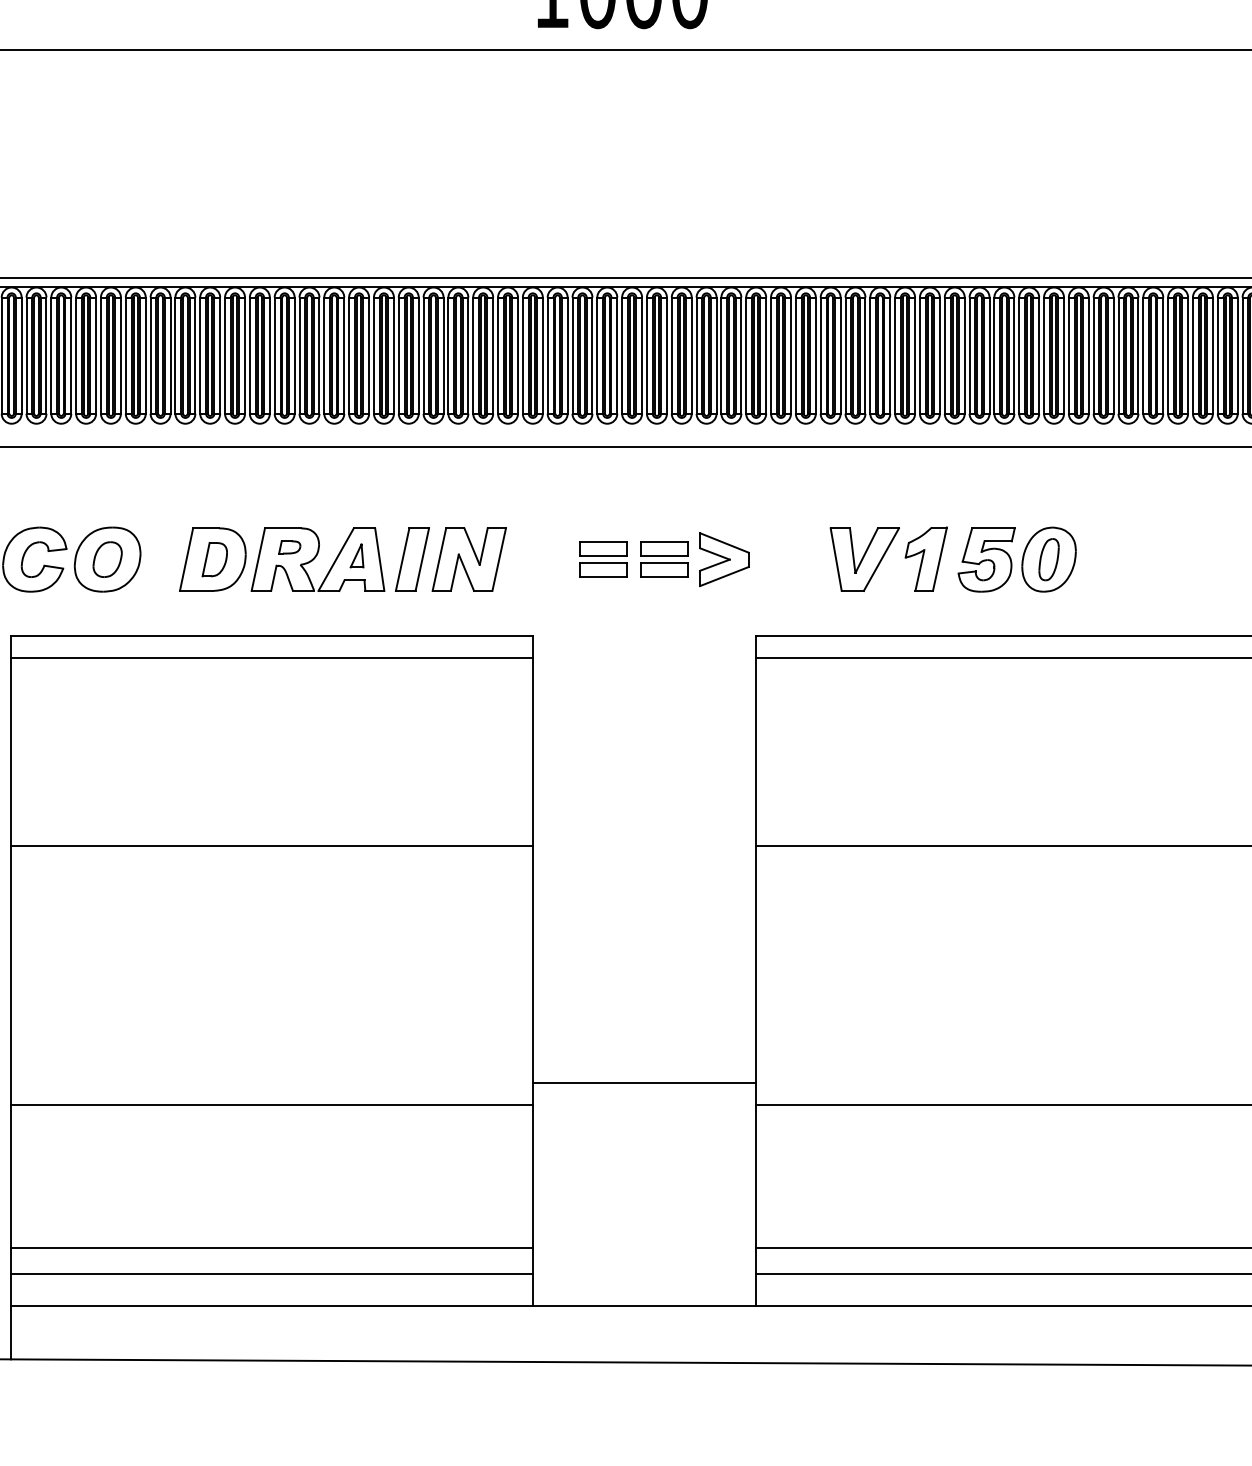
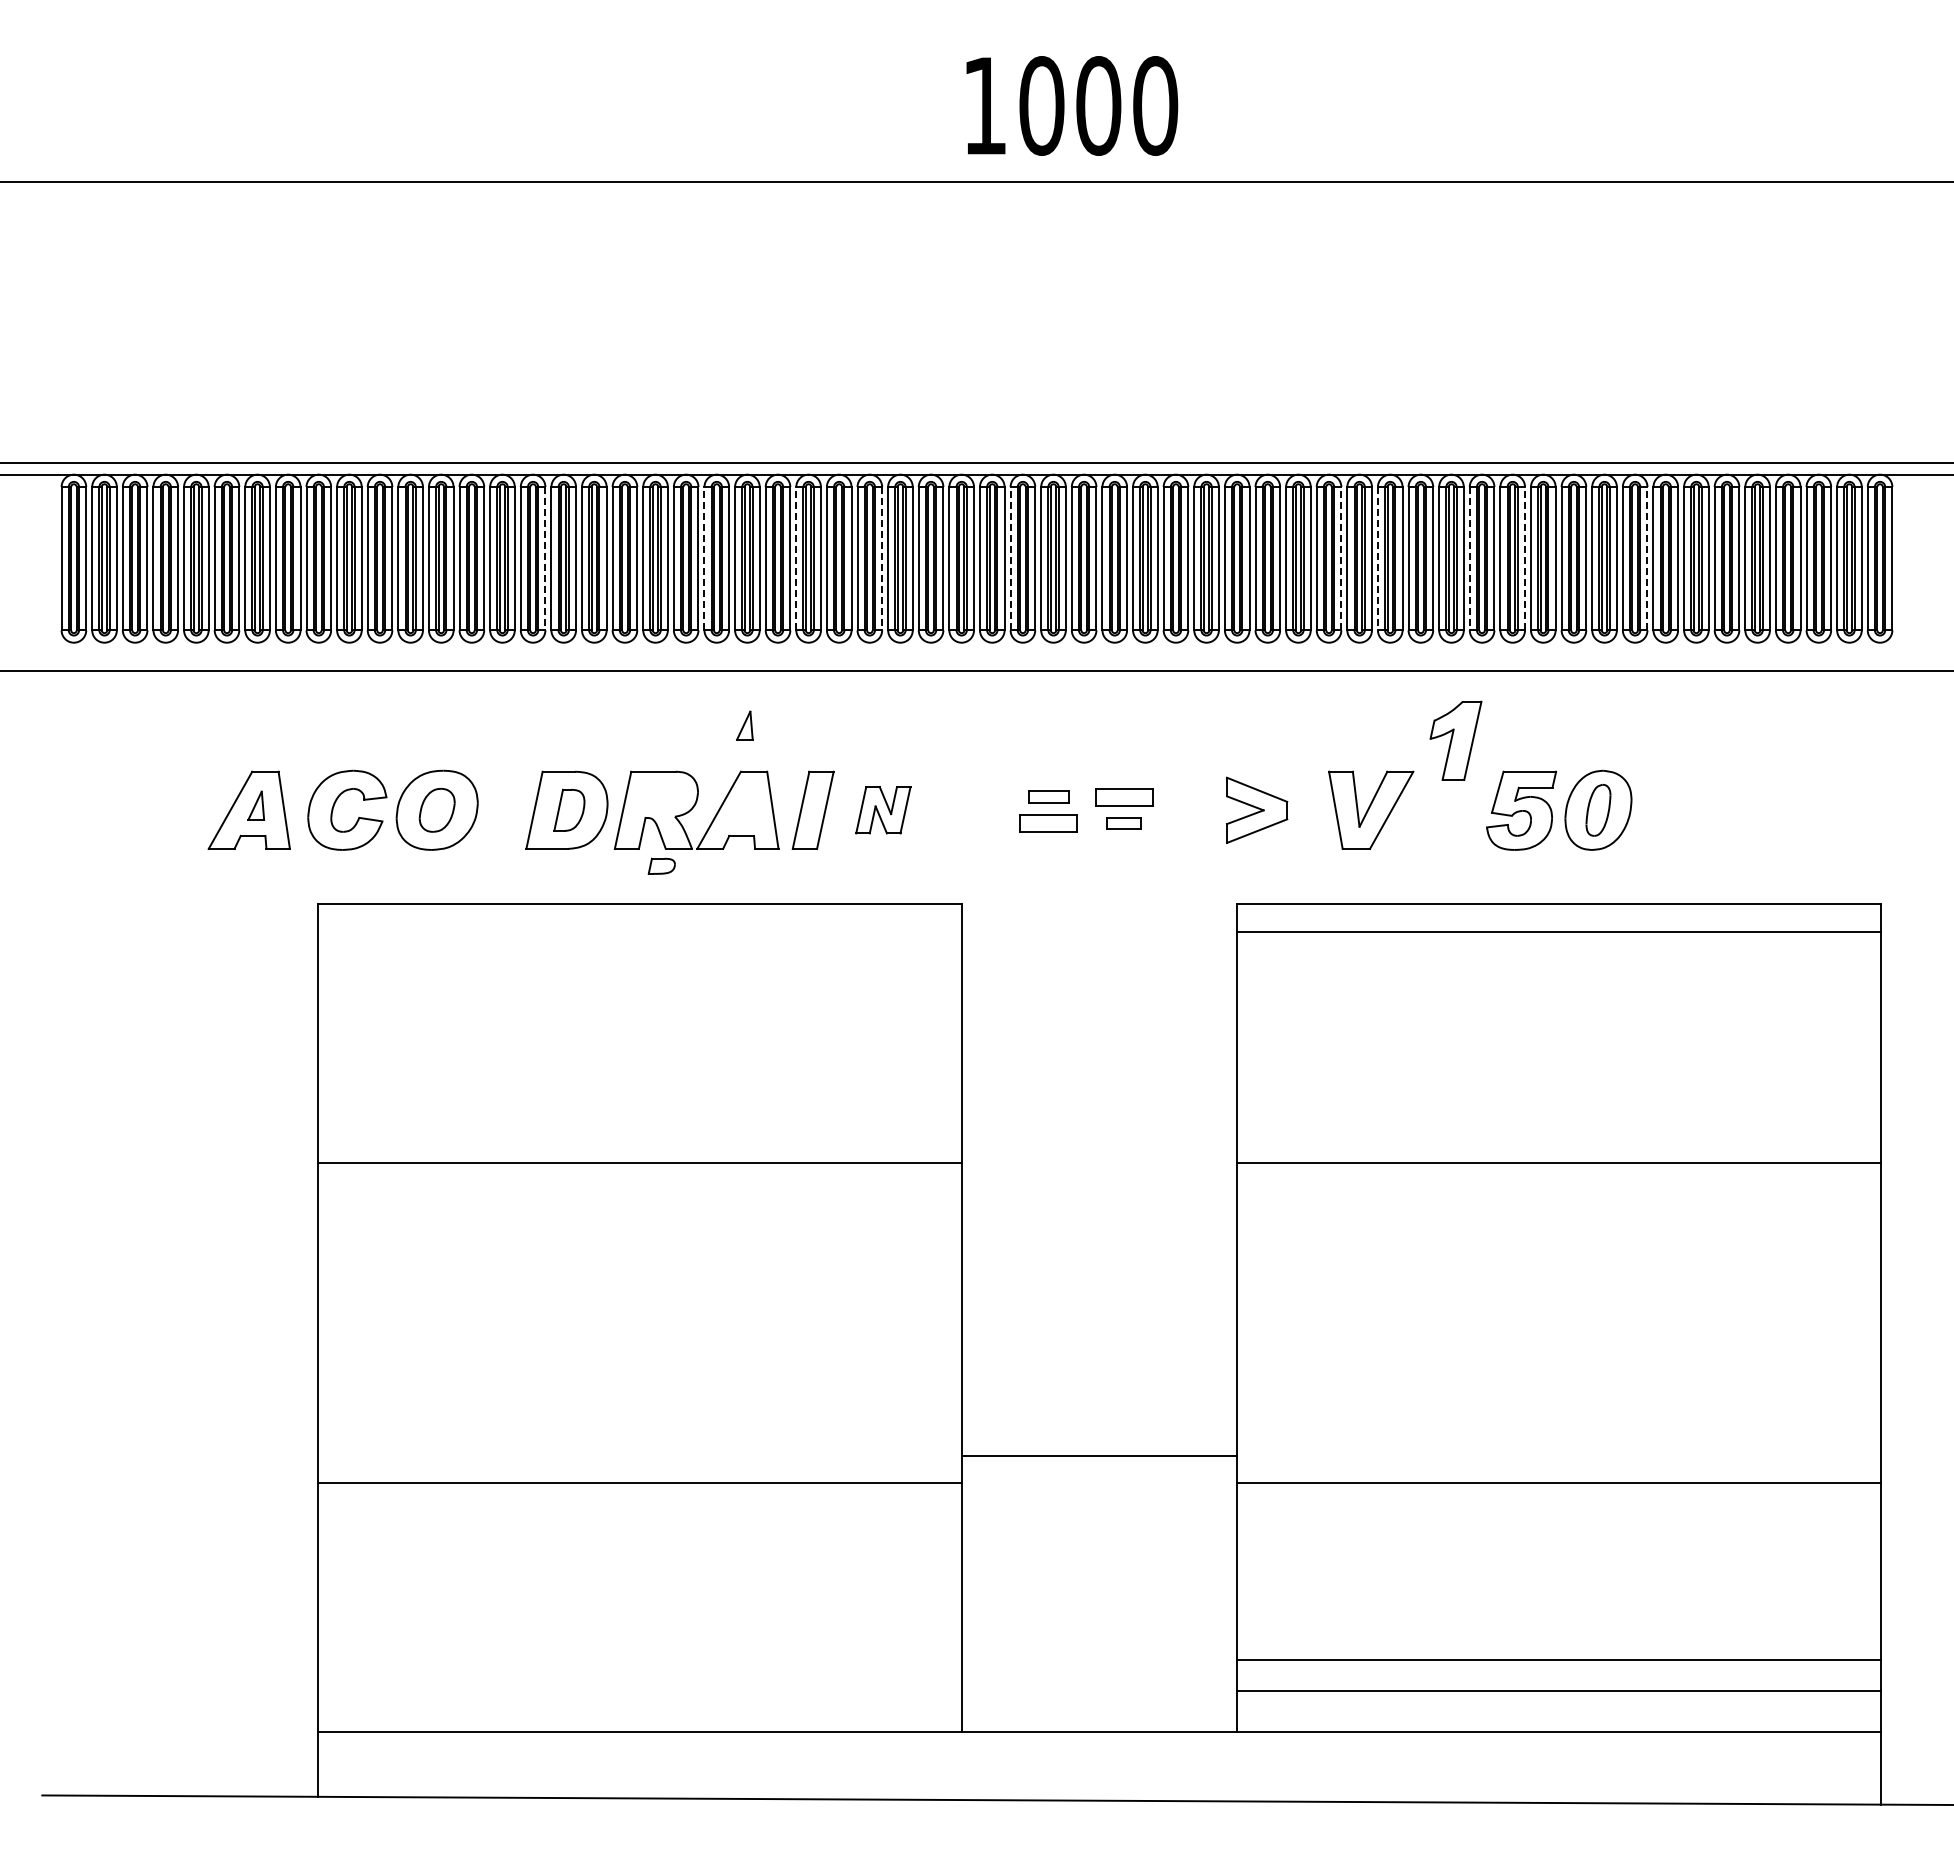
line: (195, 355) -> (545, 558), solid -> dashed
line: (324, 355) -> (704, 558), solid -> dashed
line: (398, 355) -> (796, 558), solid -> dashed
line: (468, 355) -> (882, 558), solid -> dashed
line: (572, 355) -> (1010, 558), solid -> dashed
line: (840, 355) -> (1341, 558), solid -> dashed
line: (869, 355) -> (1377, 558), solid -> dashed
line: (944, 355) -> (1469, 558), solid -> dashed
line: (989, 355) -> (1525, 558), solid -> dashed
line: (1088, 355) -> (1647, 558), solid -> dashed
part: (289, 546) -> (661, 865), moved
part: (603, 549) -> (1048, 797), size x0.7
part: (356, 555) -> (744, 725), moved
part: (469, 558) -> (883, 809), size x0.6
part: (724, 558) -> (1257, 809), moved
part: (925, 558) -> (1455, 740), moved
part: (664, 570) -> (1124, 823), size x0.6
line: (271, 657) -> (639, 931), removed
line: (271, 1248) -> (639, 1659), removed
line: (271, 1273) -> (639, 1691), removed

